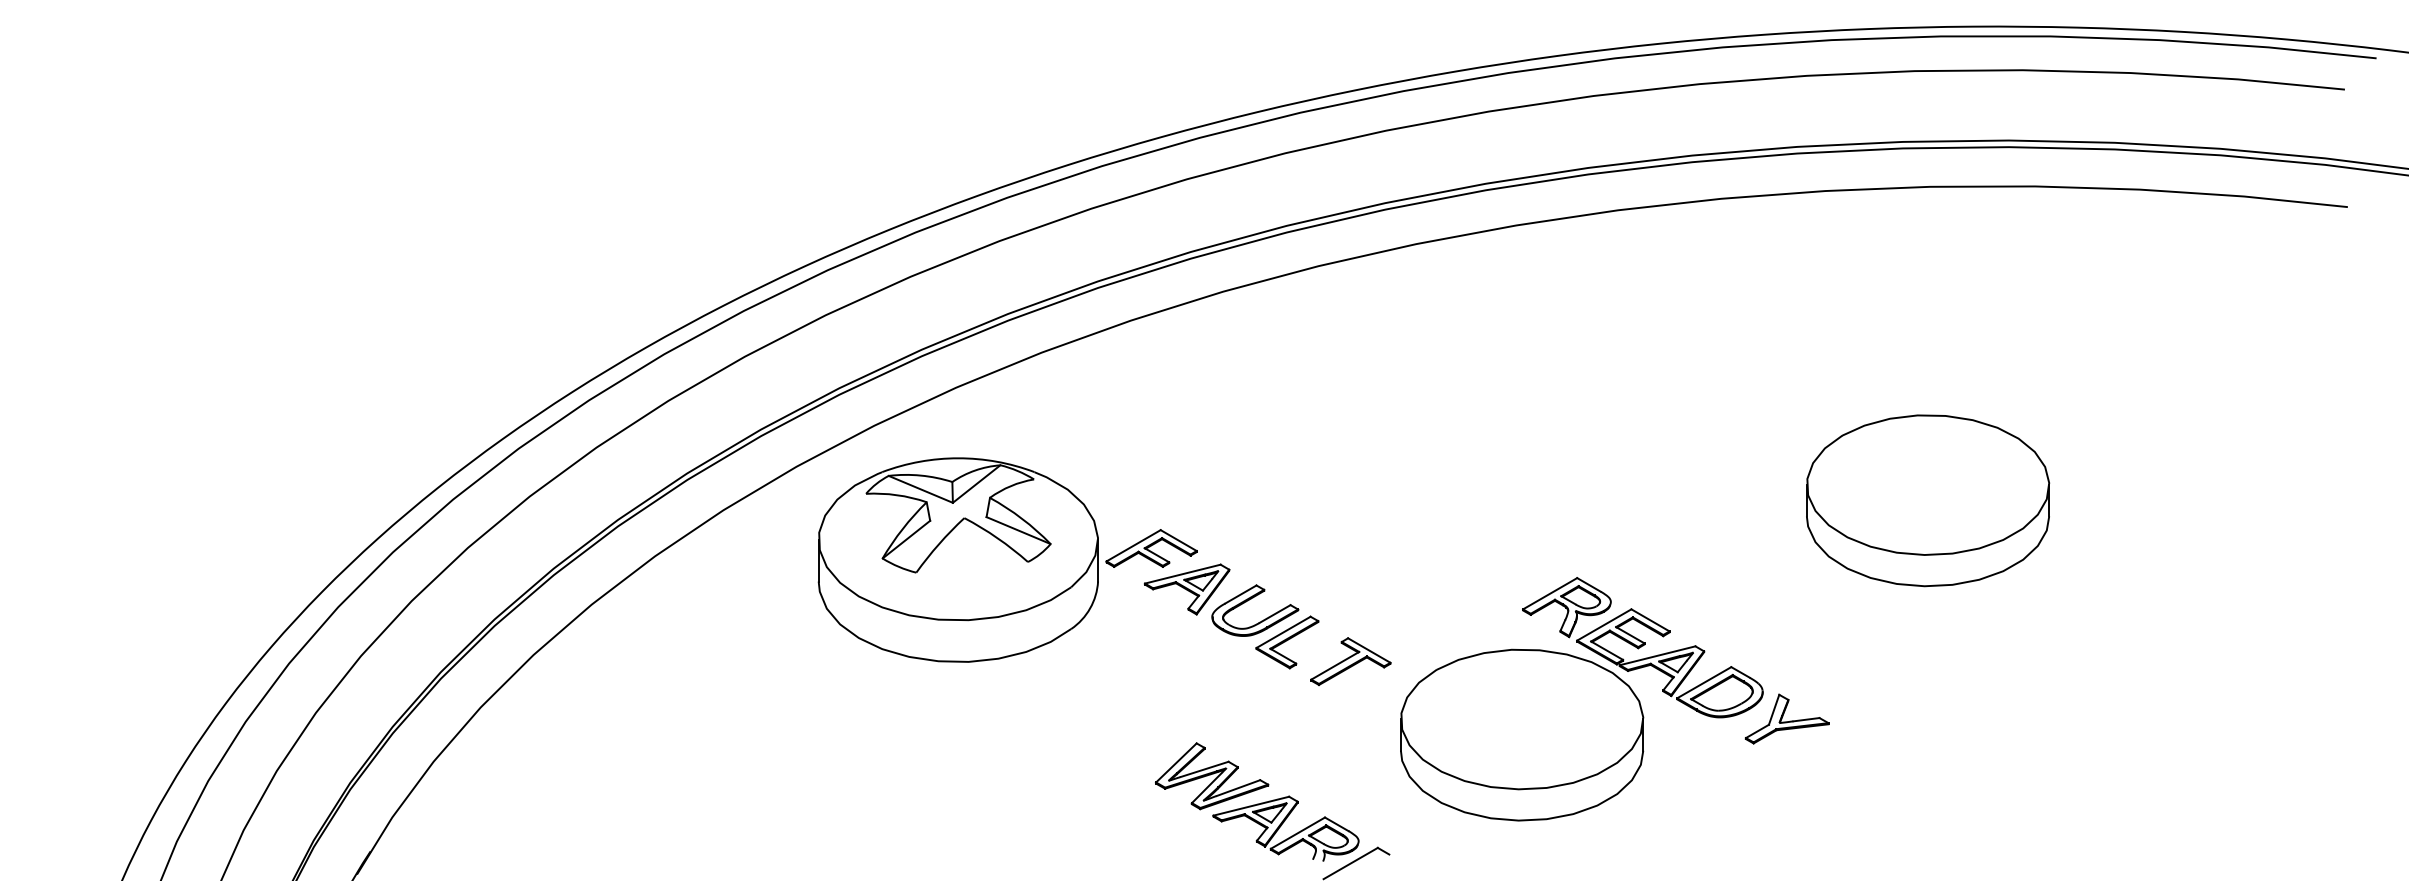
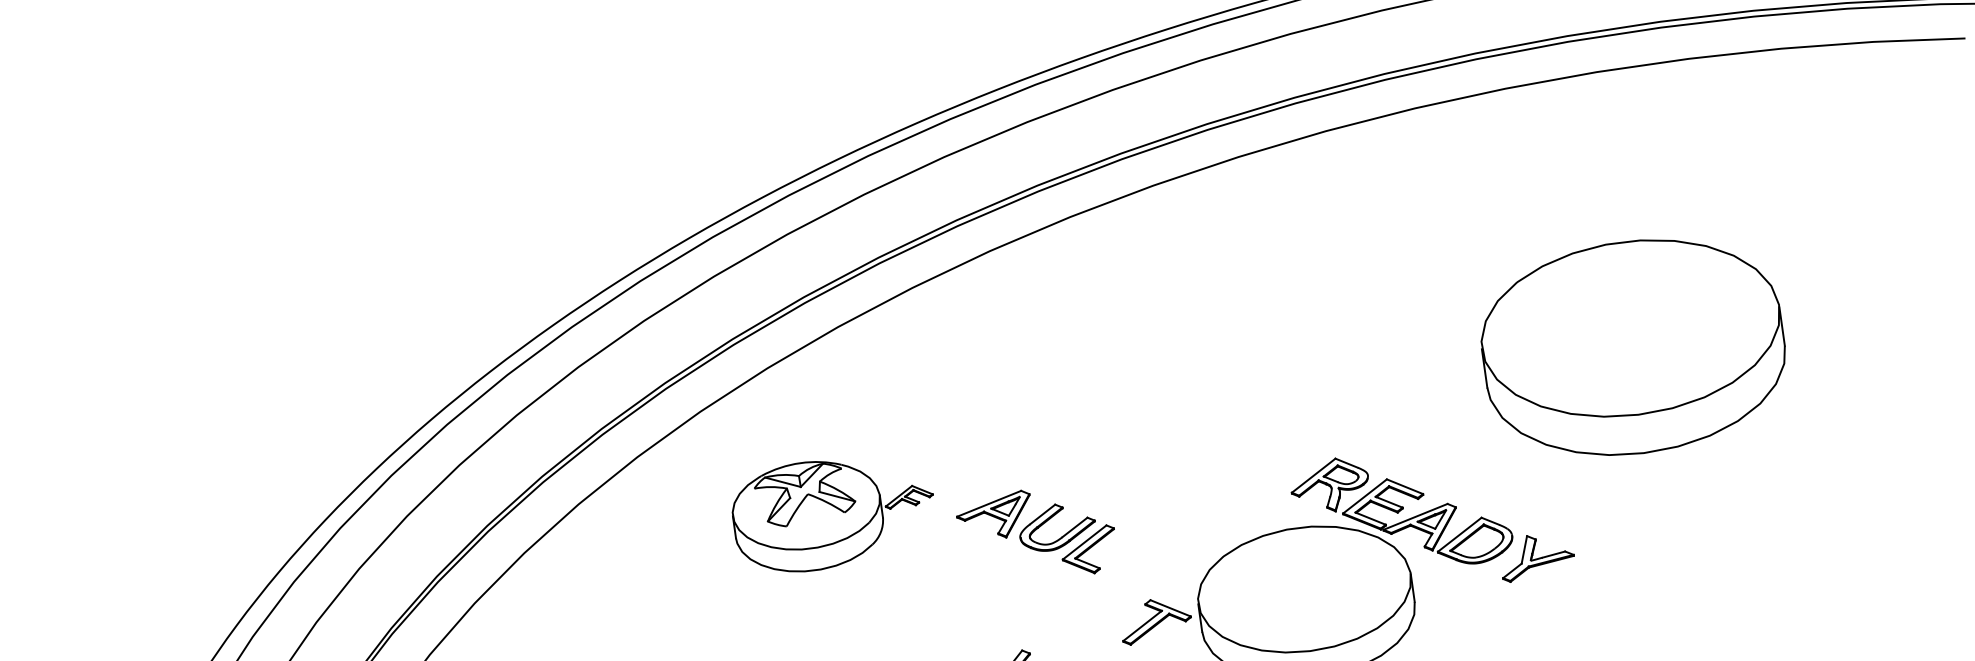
part: (1928, 500) -> (1633, 347), size x1.4
part: (1007, 559) -> (833, 512), size x0.6
part: (1350, 661) -> (1155, 620), moved

